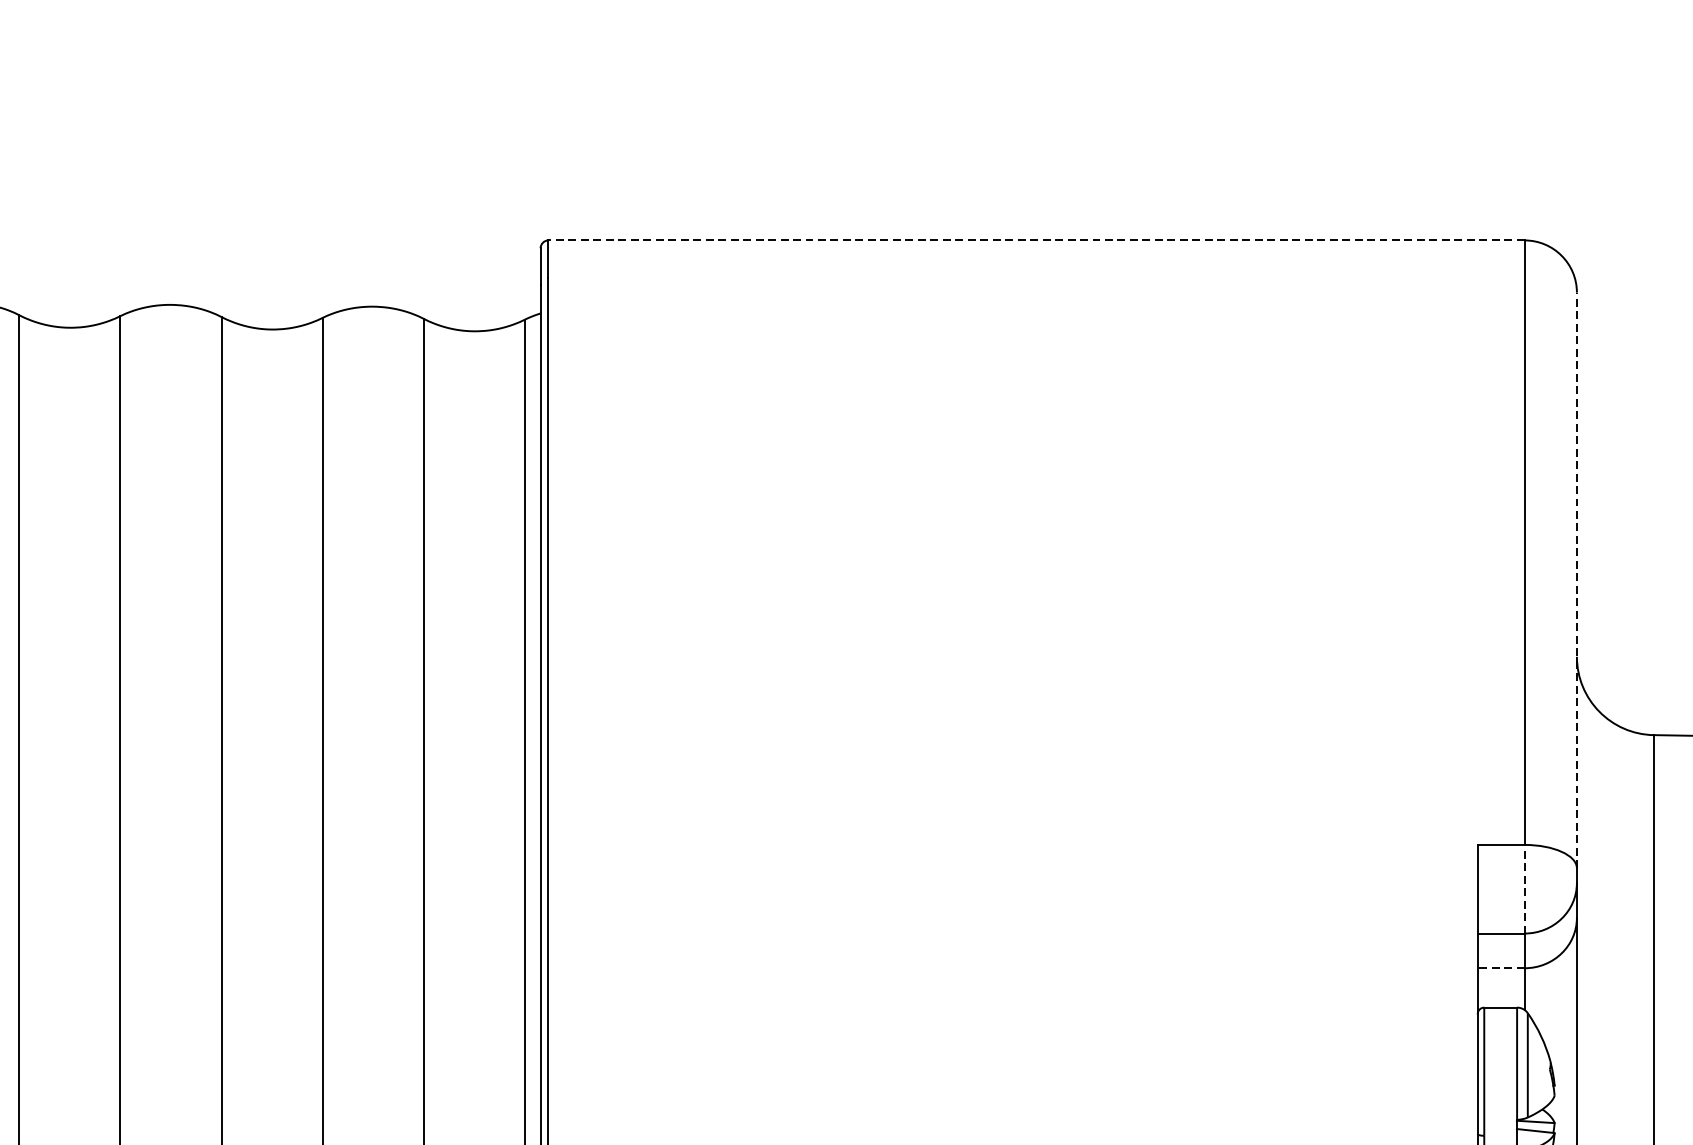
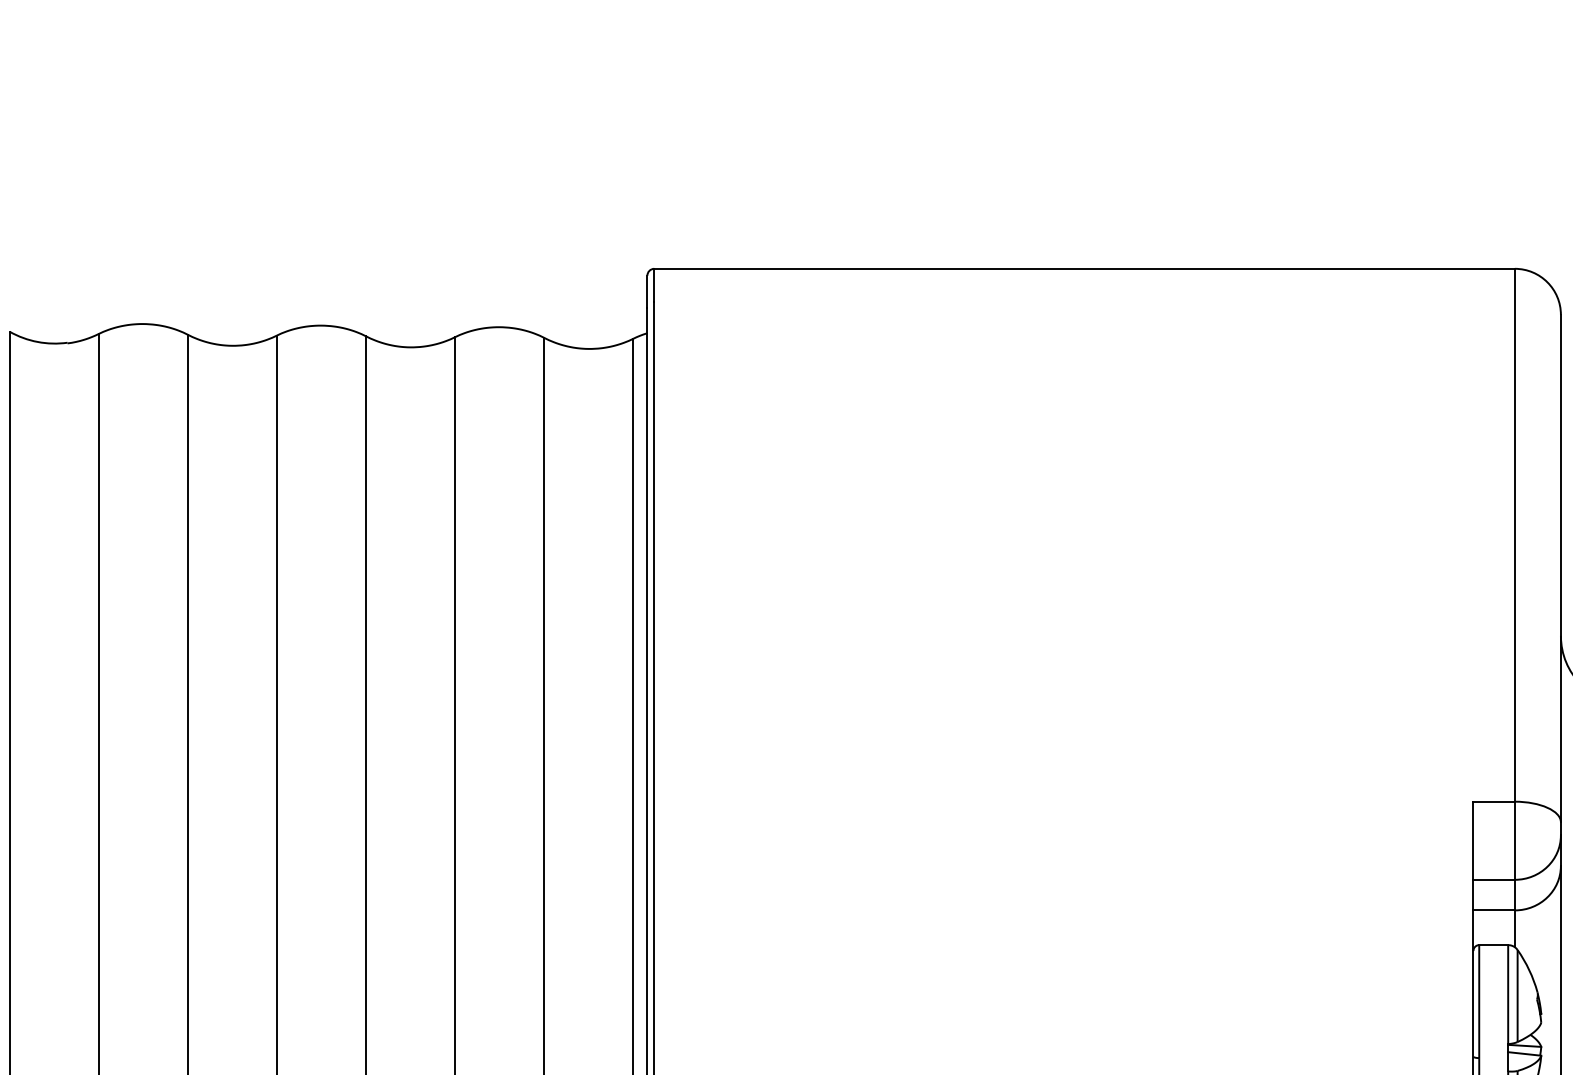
line: (1036, 240) -> (1084, 268), dashed -> solid
line: (1576, 580) -> (1560, 568), dashed -> solid
line: (1524, 888) -> (1514, 840), dashed -> solid
line: (1501, 968) -> (1494, 910), dashed -> solid

